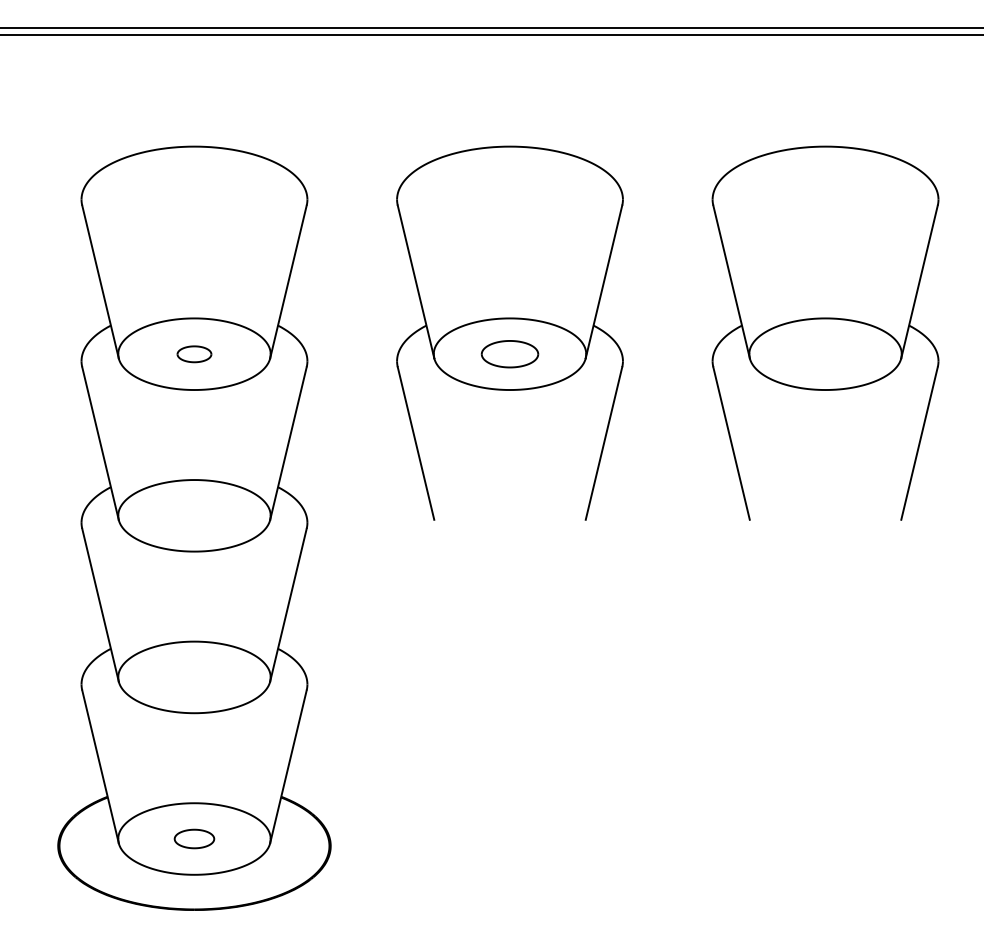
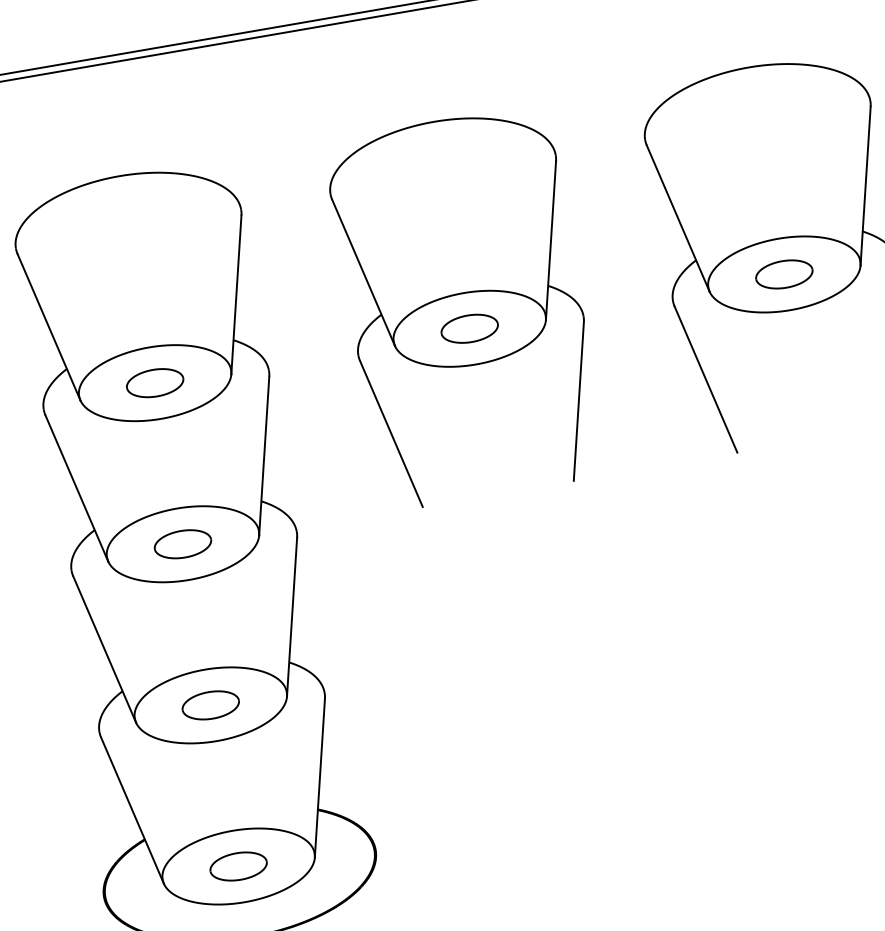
part: (194, 354) -> (155, 383), size x1.67
part: (825, 354) -> (784, 274), added
part: (194, 515) -> (182, 543), added
part: (194, 677) -> (210, 705), added
part: (194, 838) -> (238, 866), size x1.43

